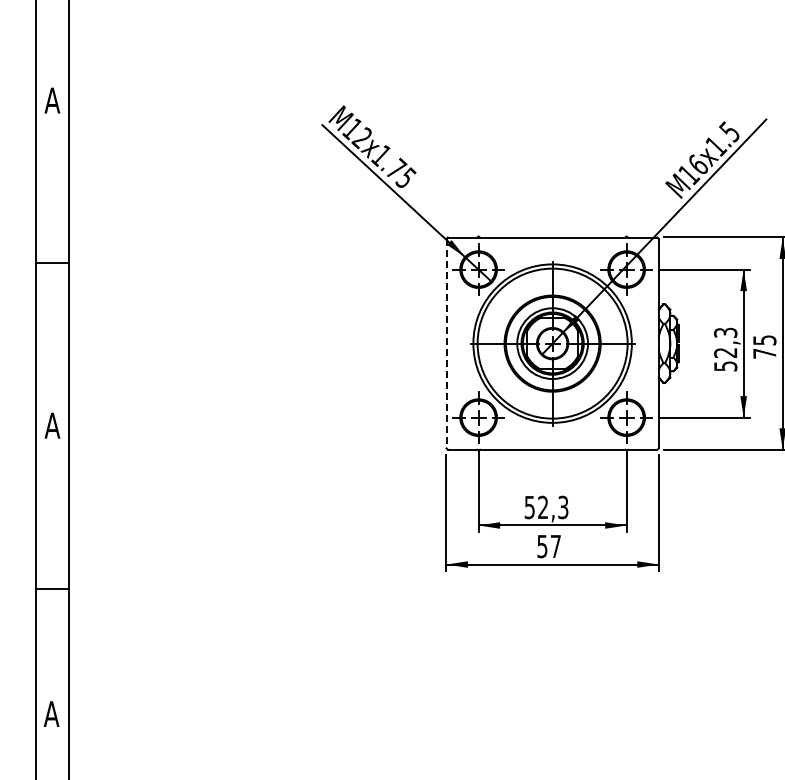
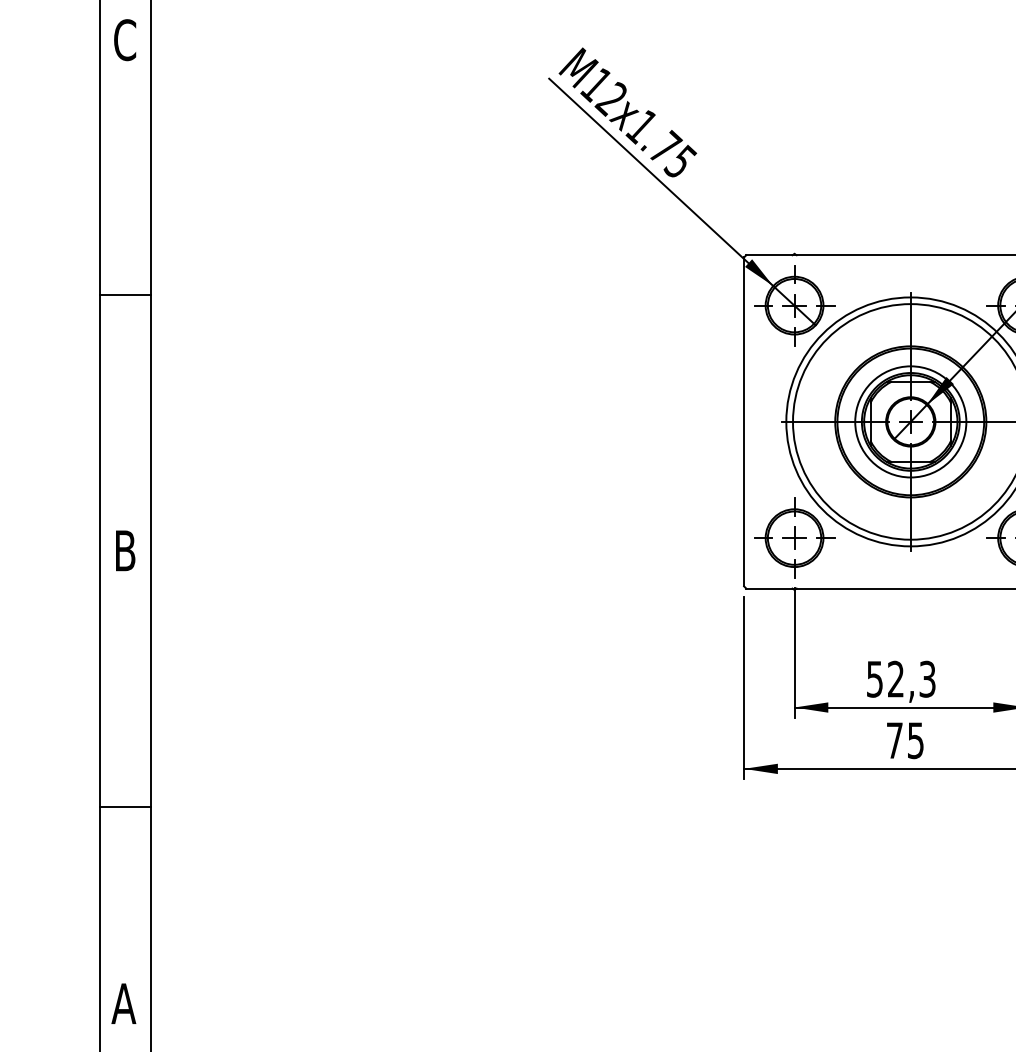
text: (52, 100) -> (125, 40), A -> C
line: (446, 343) -> (744, 421), dashed -> solid
text: (52, 425) -> (125, 550), A -> B
text: (548, 546) -> (904, 740), 57 -> 75

